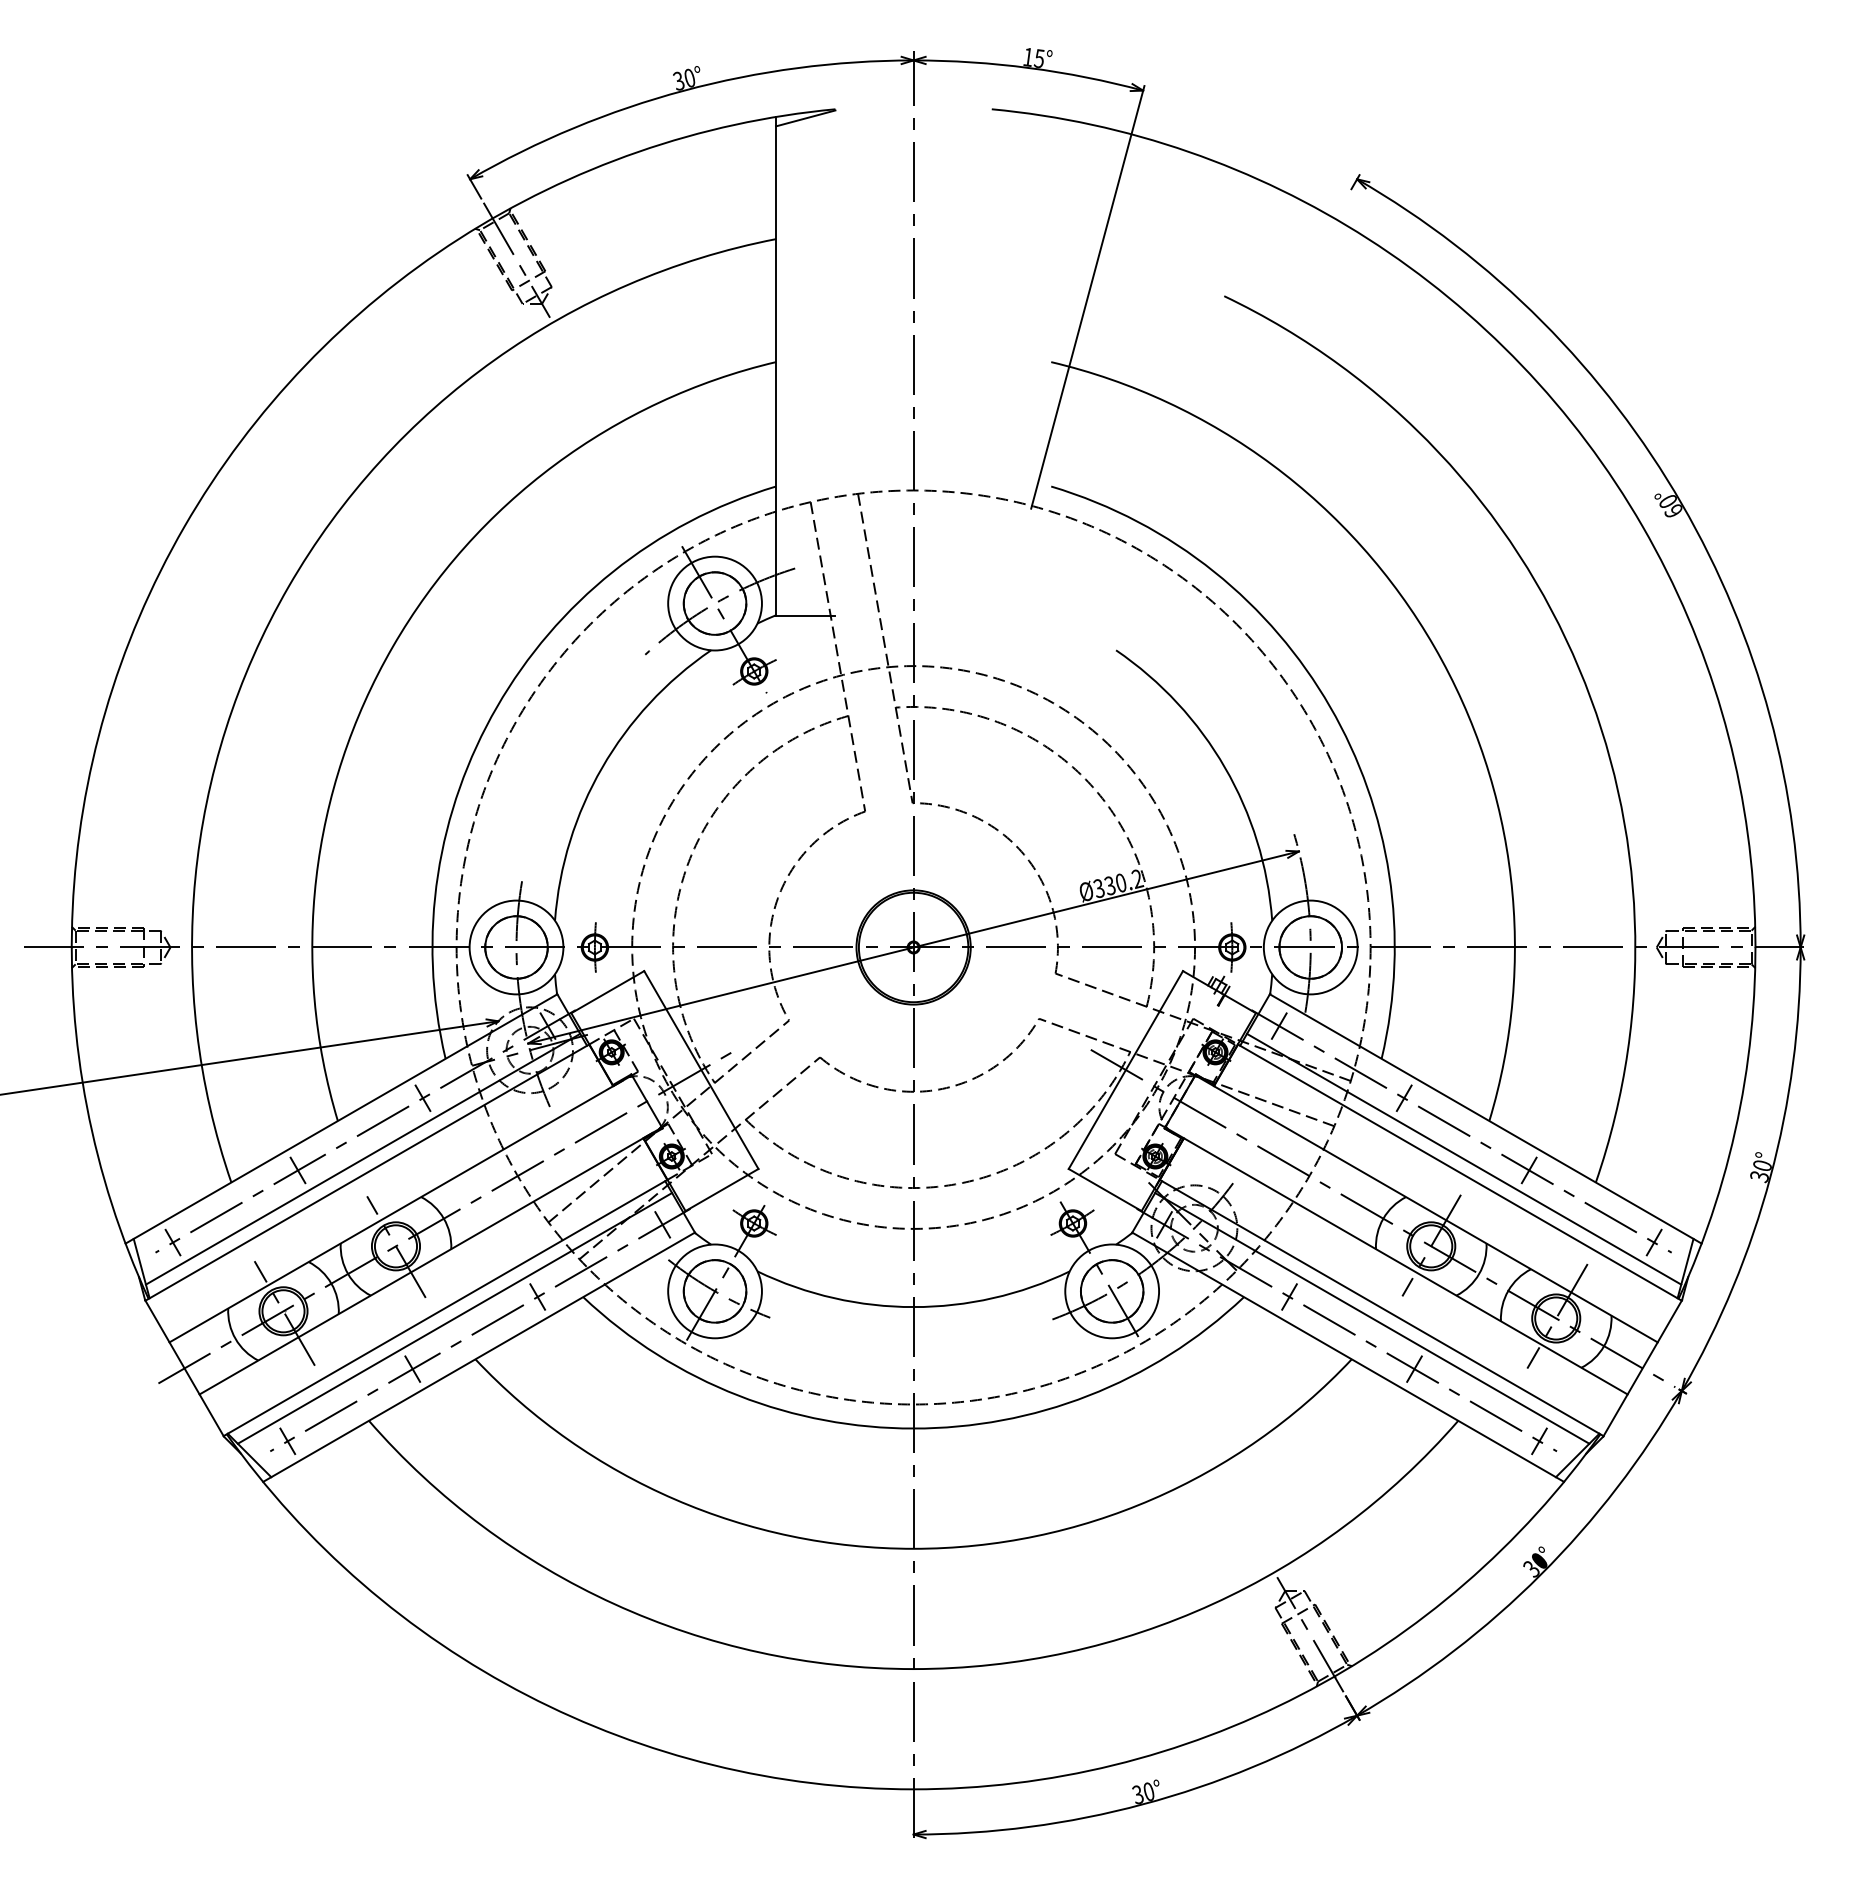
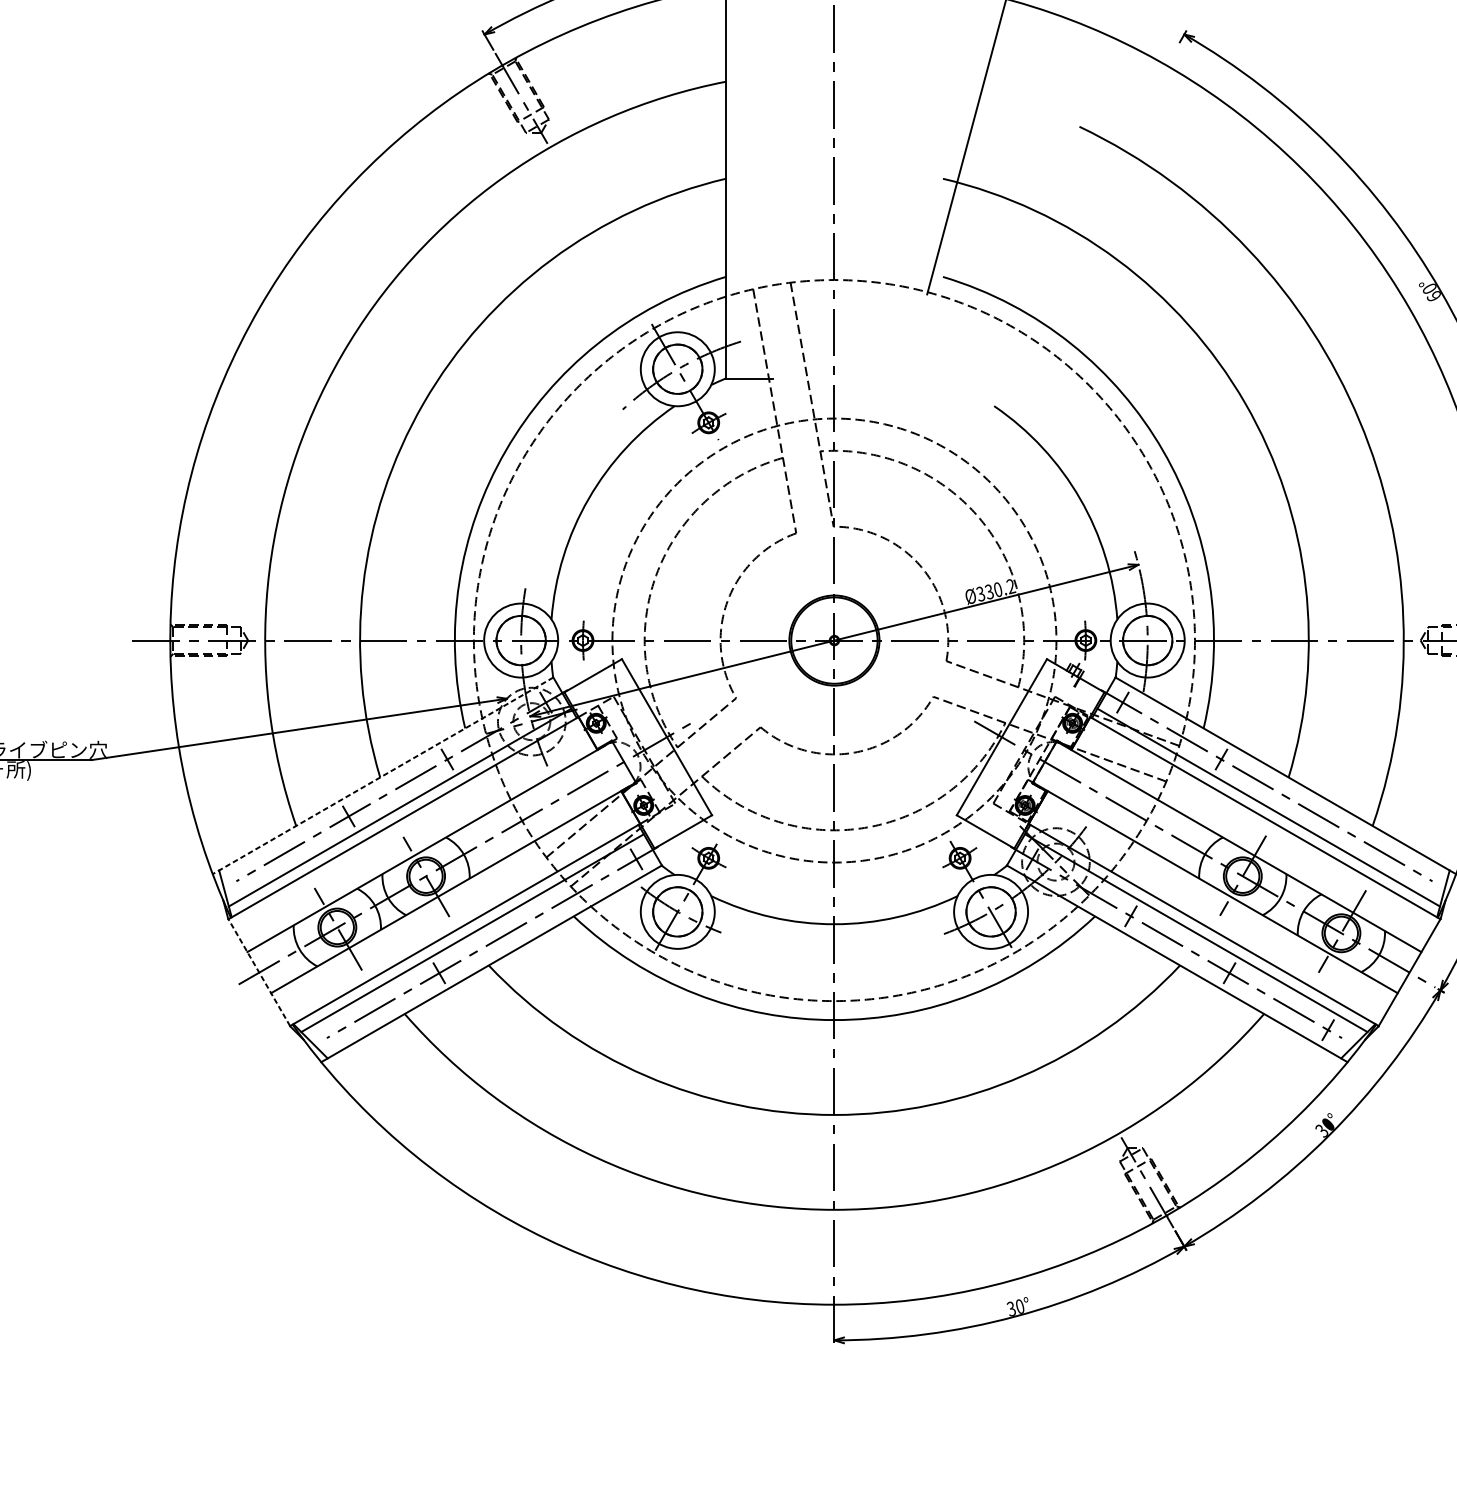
line: (341, 1119) -> (383, 776), solid -> dashed
line: (1529, 1169) -> (1320, 815), removed
line: (172, 1242) -> (249, 873), removed
line: (1654, 1242) -> (1418, 873), removed
line: (537, 1296) -> (537, 915), removed
line: (184, 1367) -> (259, 971), solid -> dashed
line: (287, 1440) -> (340, 1029), removed

